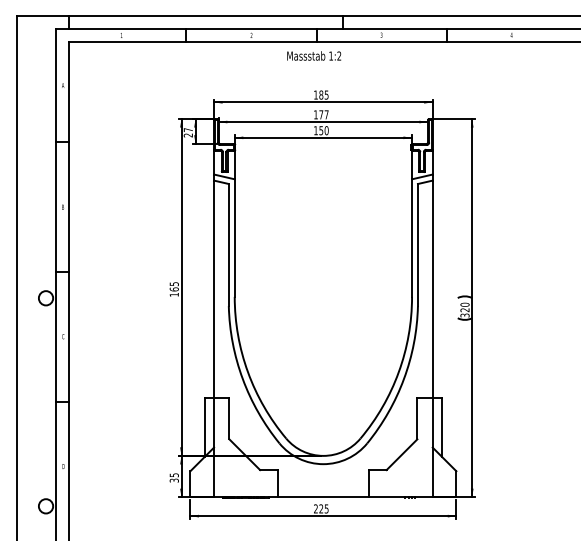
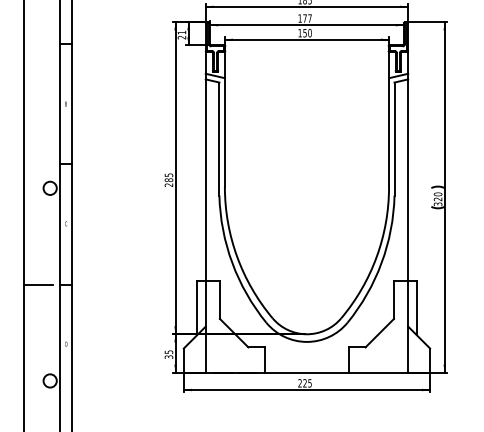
text: (187, 129) -> (181, 32), 27 -> 21
text: (173, 291) -> (168, 182), 165 -> 285
line: (32, 402) -> (37, 284), added

